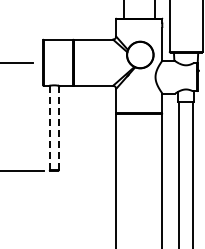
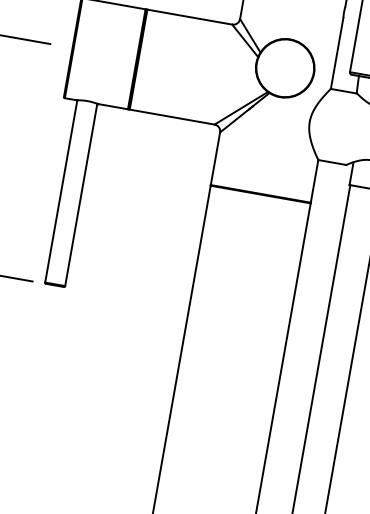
line: (49, 127) -> (61, 190), dashed -> solid
line: (58, 128) -> (80, 196), dashed -> solid

